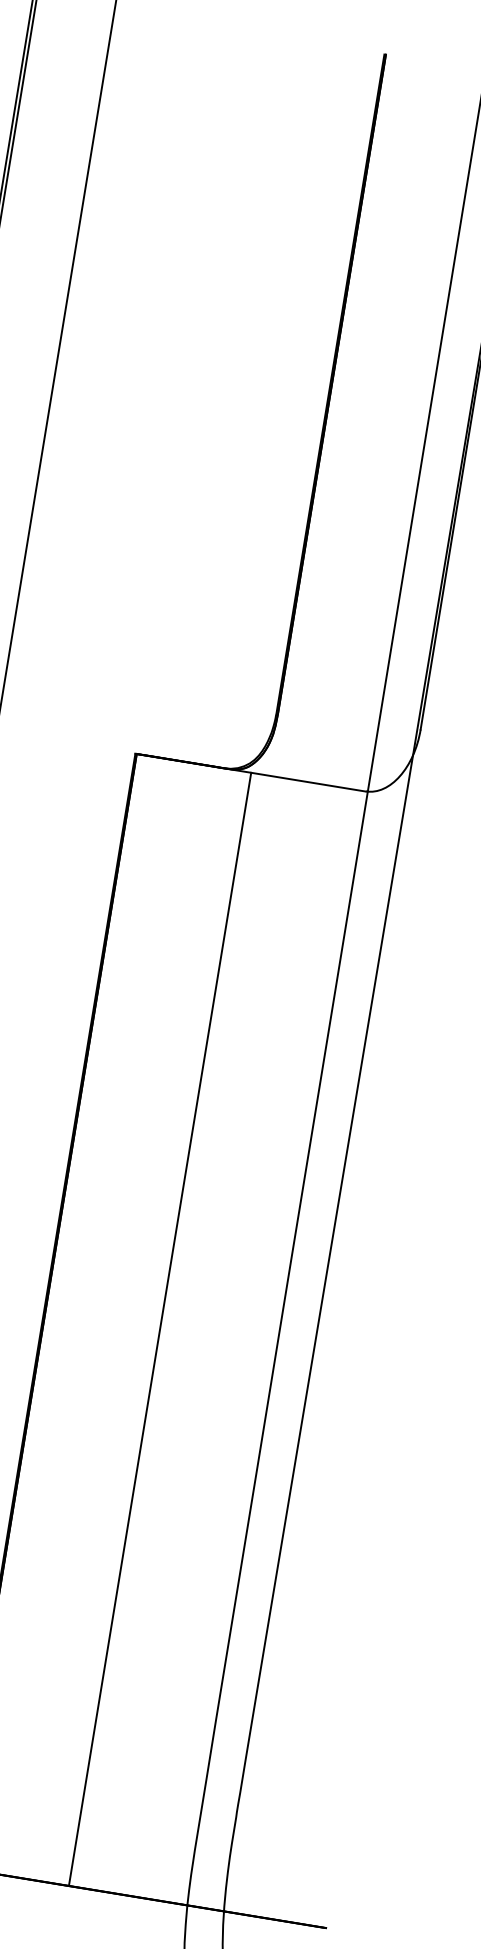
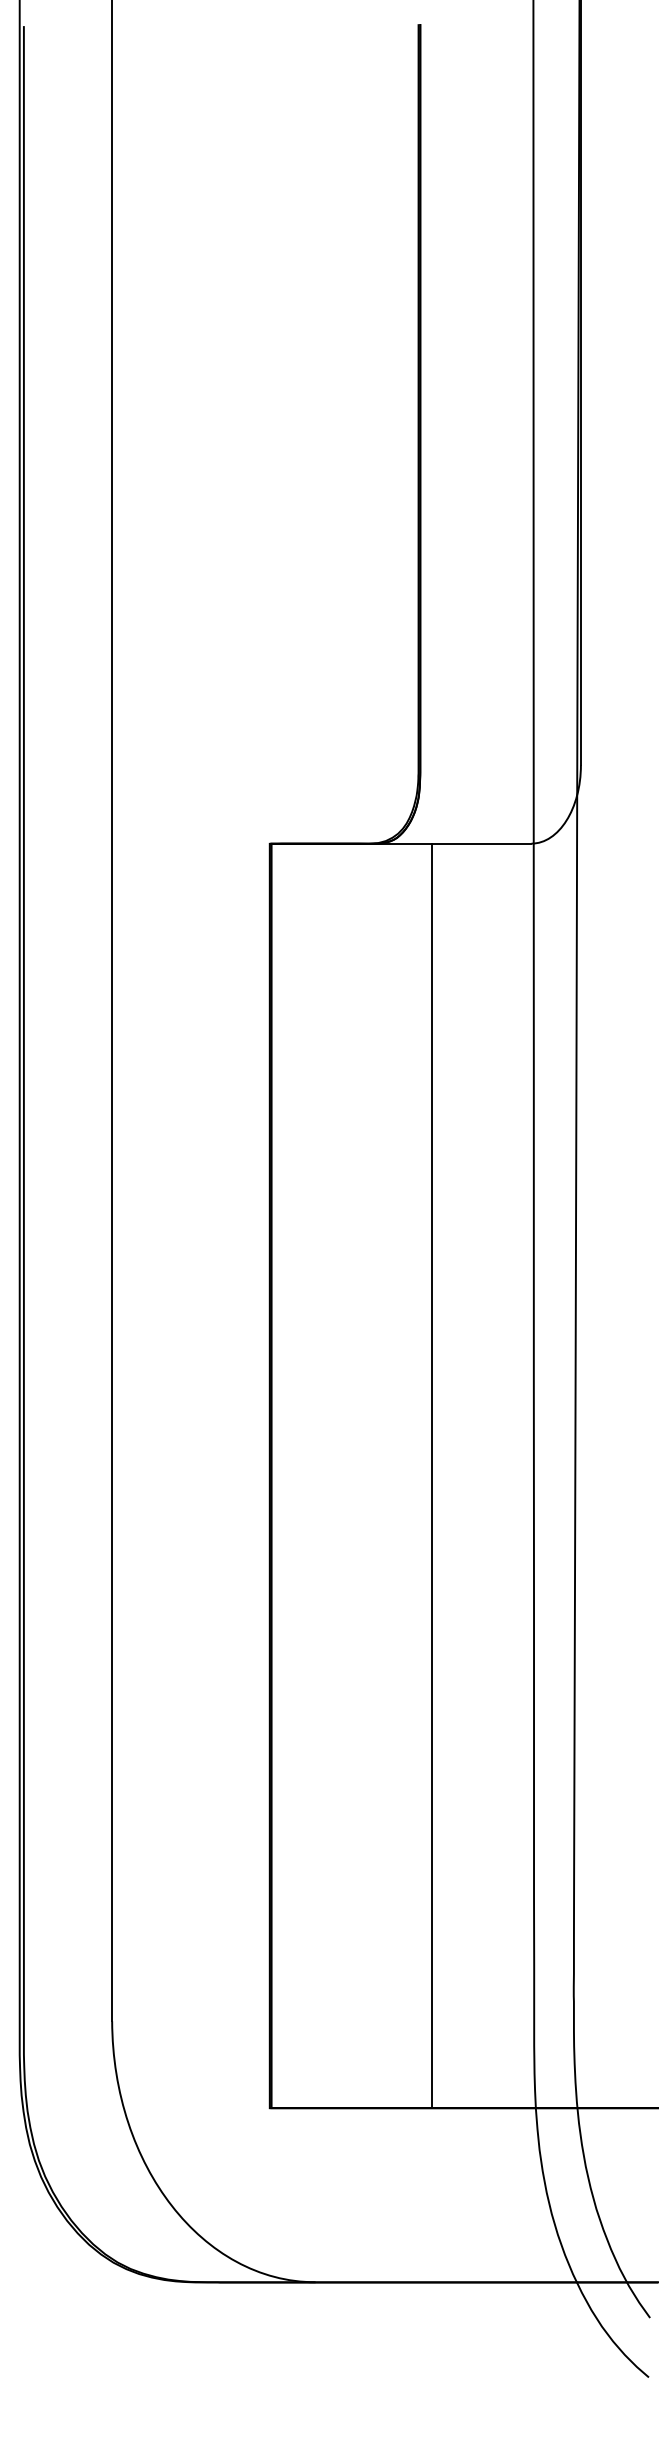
line: (160, 1328) -> (432, 1475), moved

